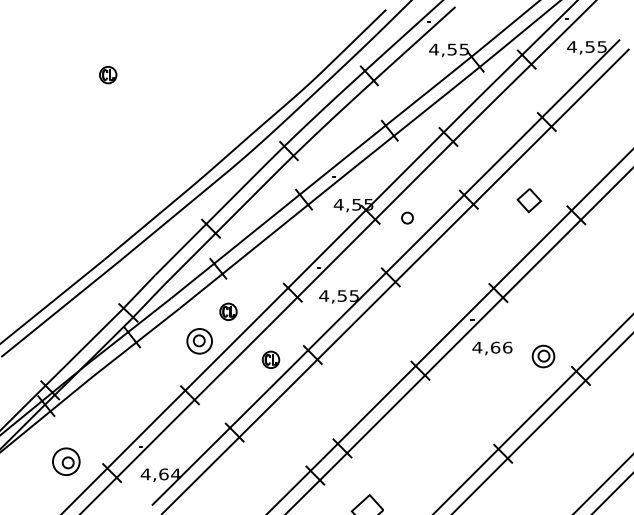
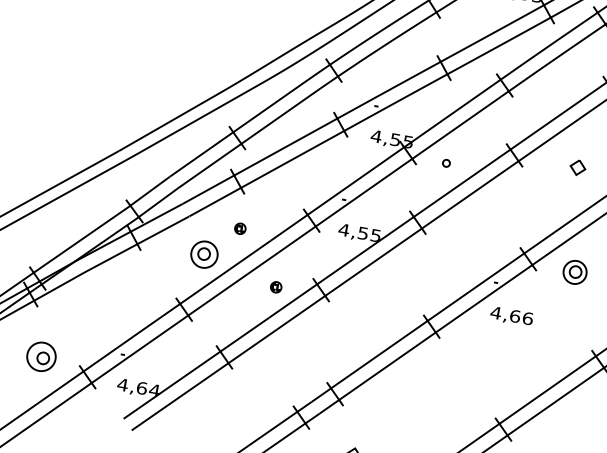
part: (528, 200) -> (577, 167), size x0.6
part: (407, 217) -> (446, 162), size x0.6
part: (228, 311) -> (240, 228), size x0.6
part: (543, 356) -> (575, 272), moved
part: (270, 359) -> (275, 287), size x0.6

